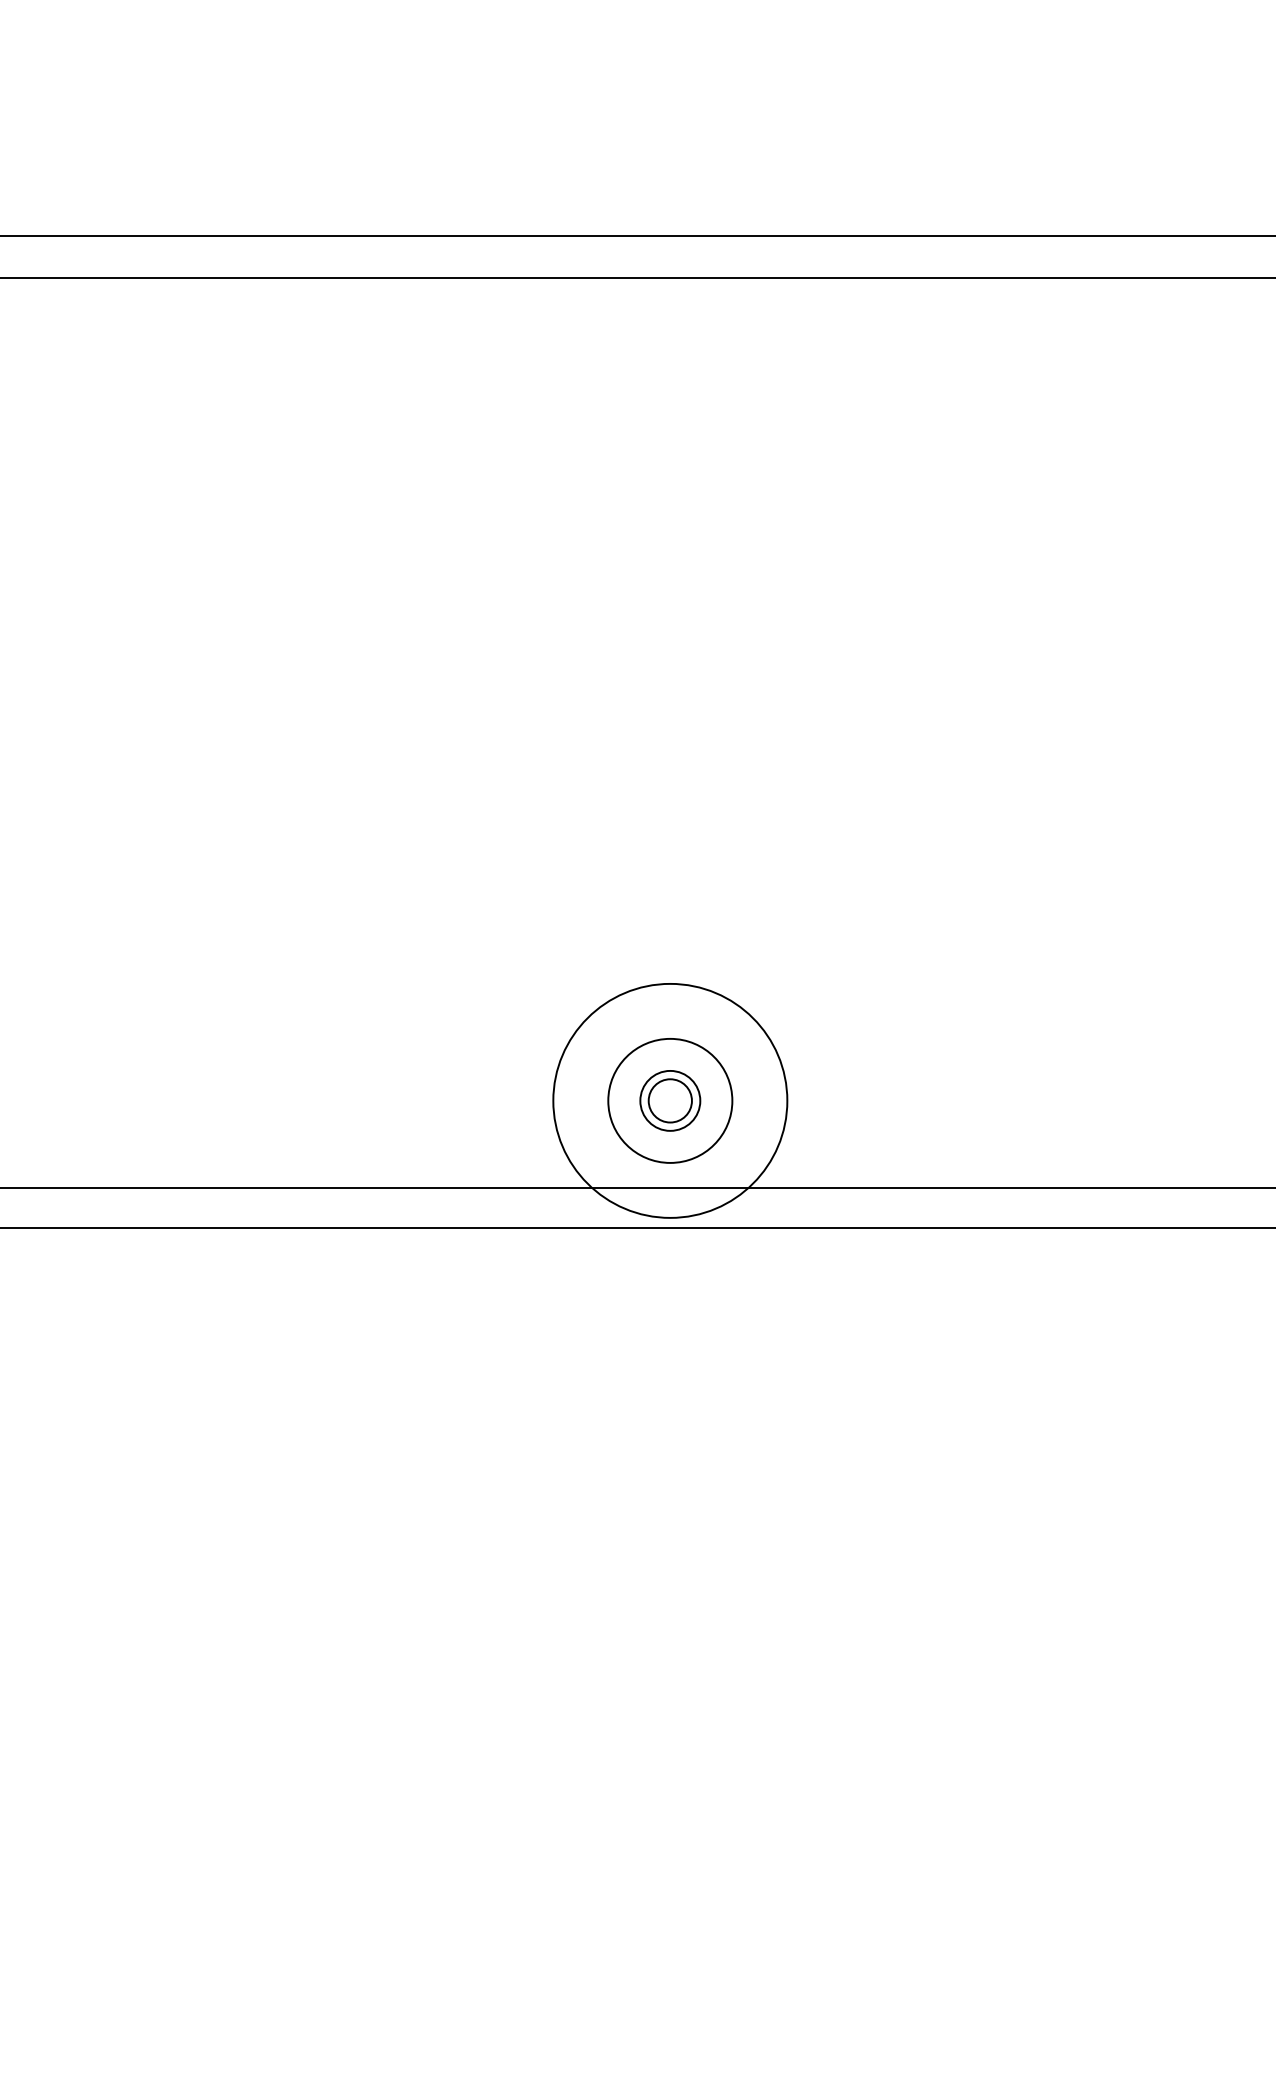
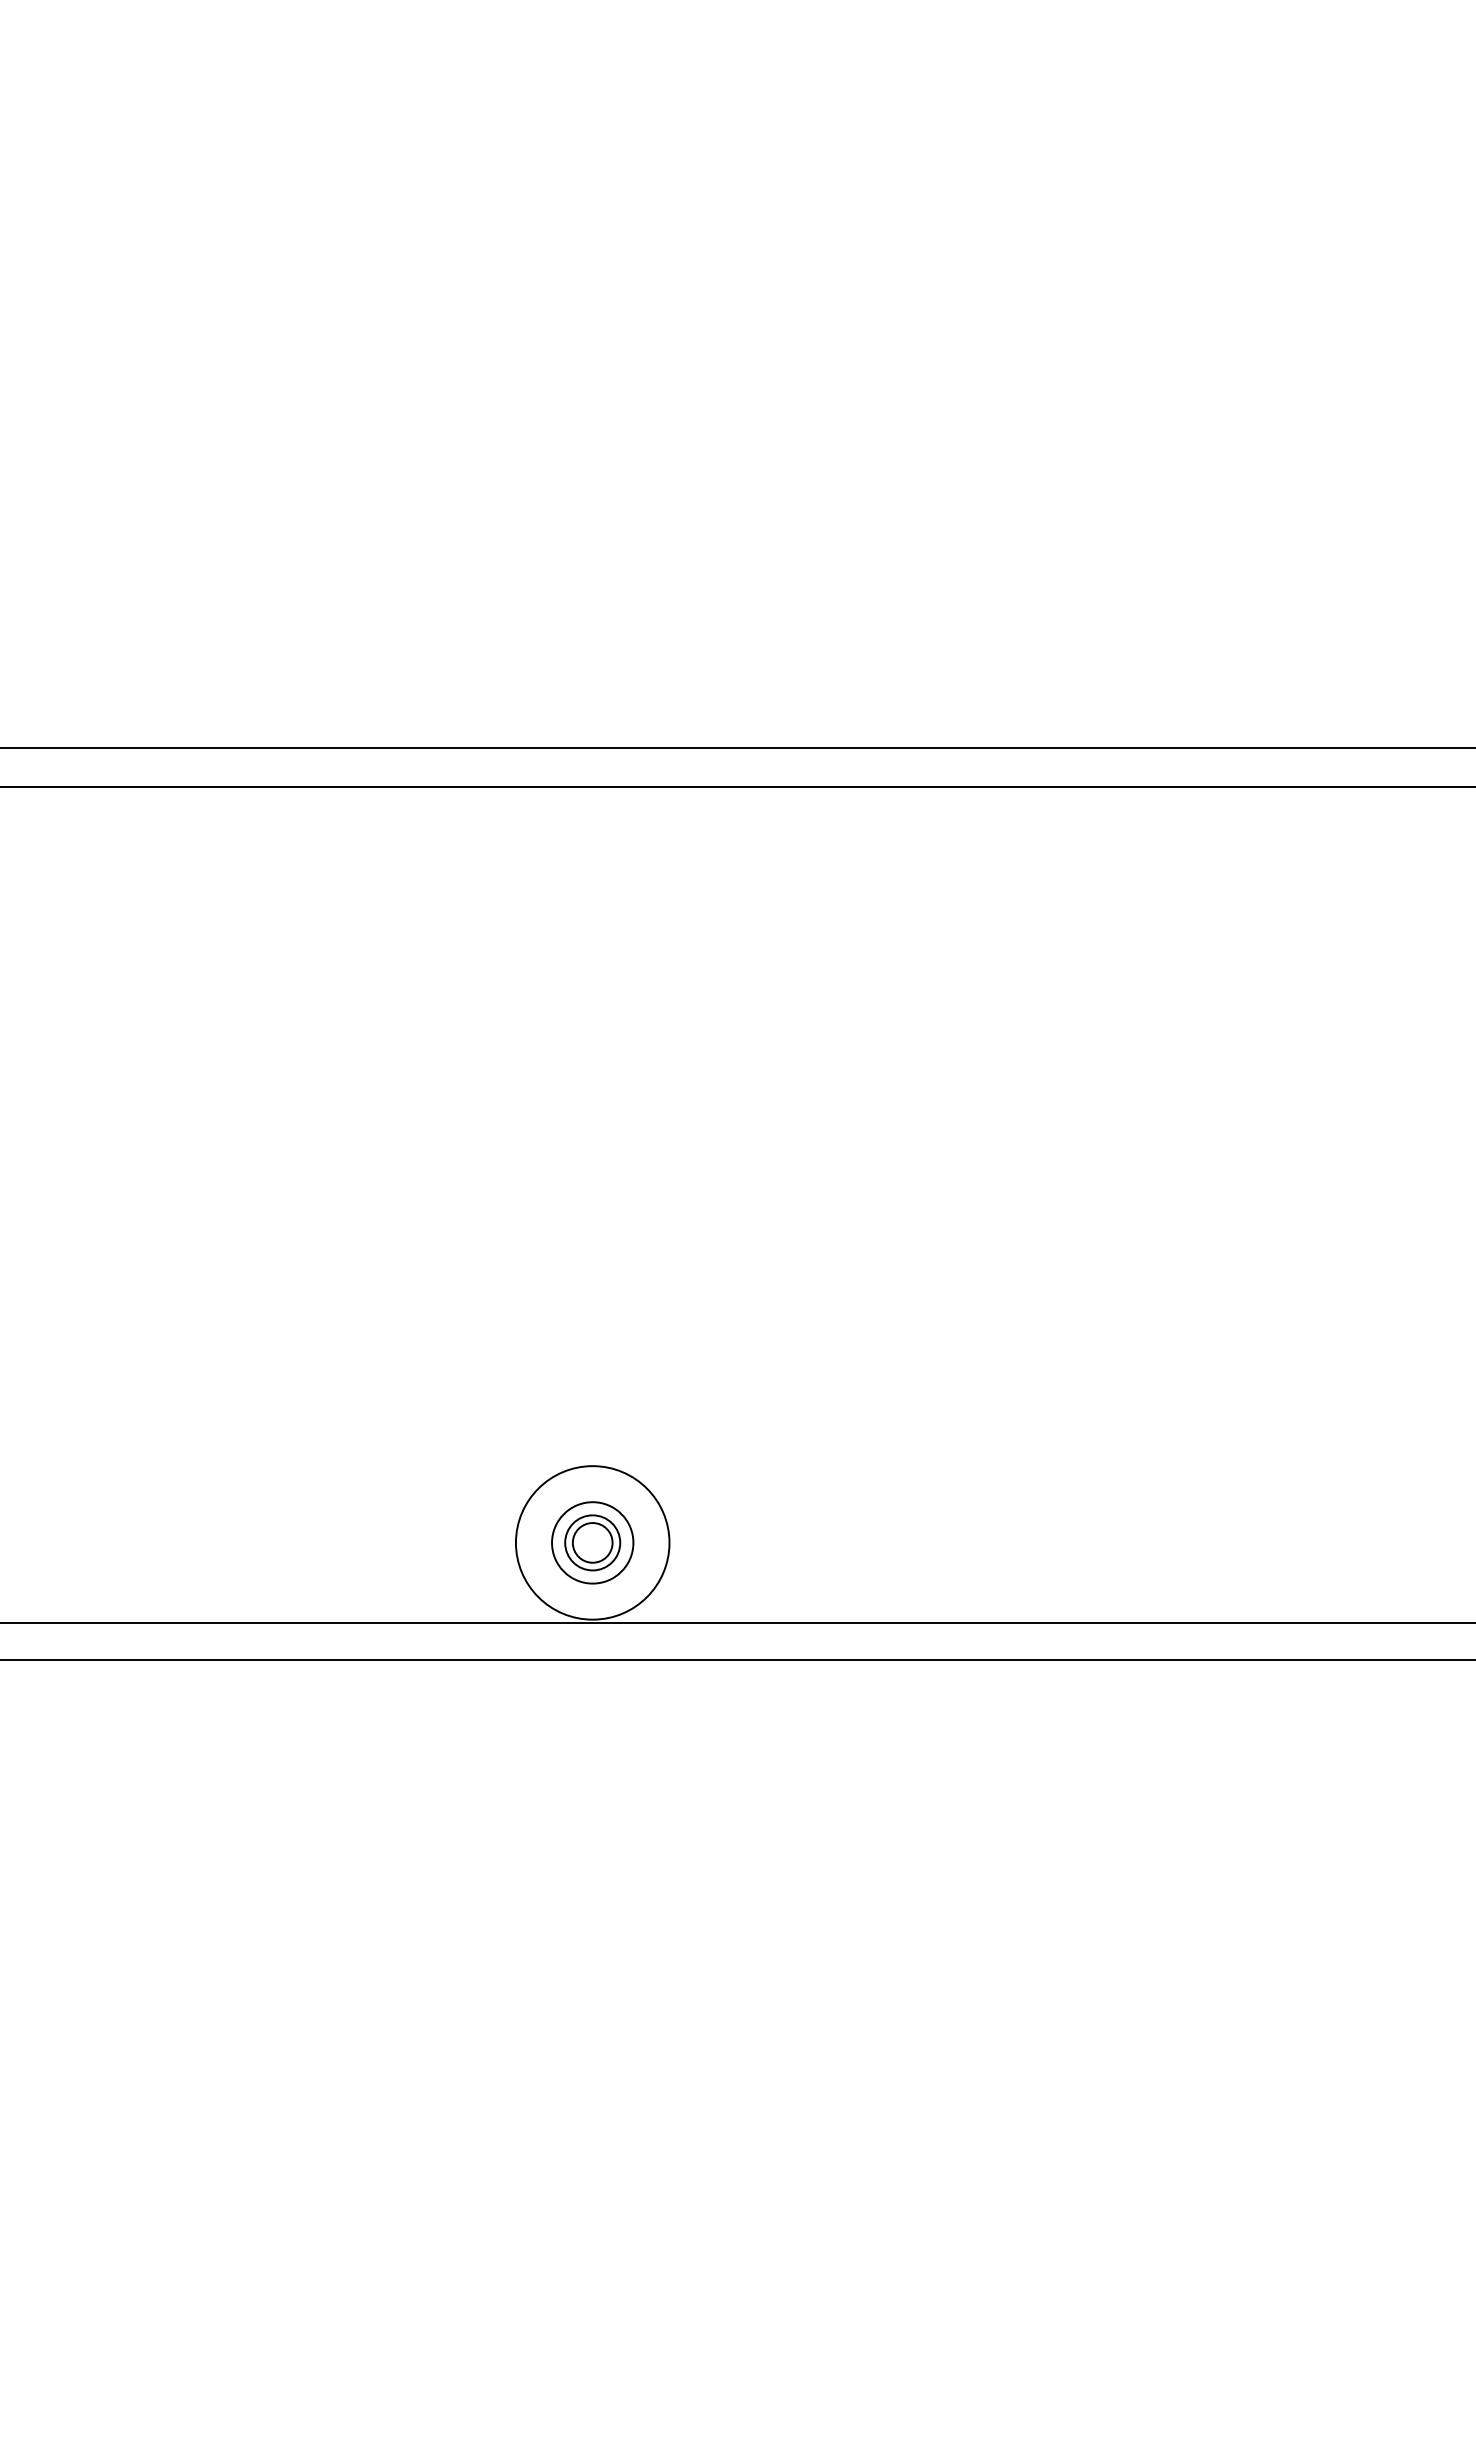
circle: (670, 1100) -> (592, 1542), size x0.71
circle: (670, 1100) -> (592, 1542), size x0.71

